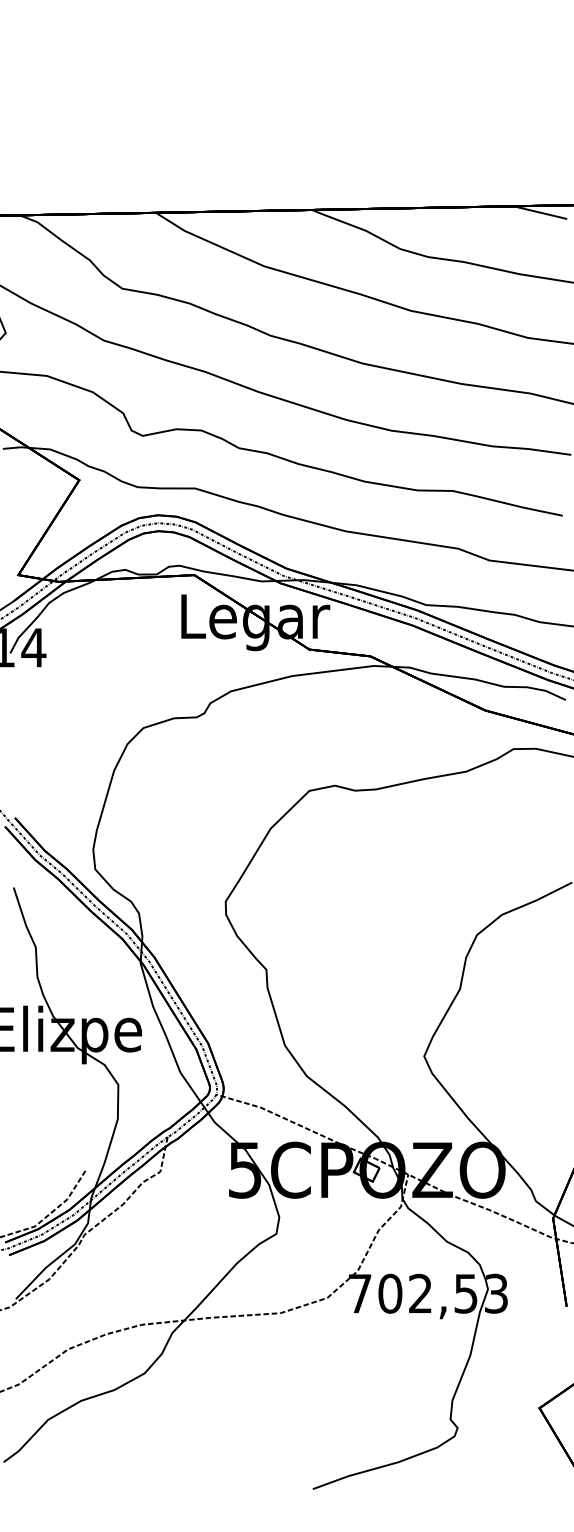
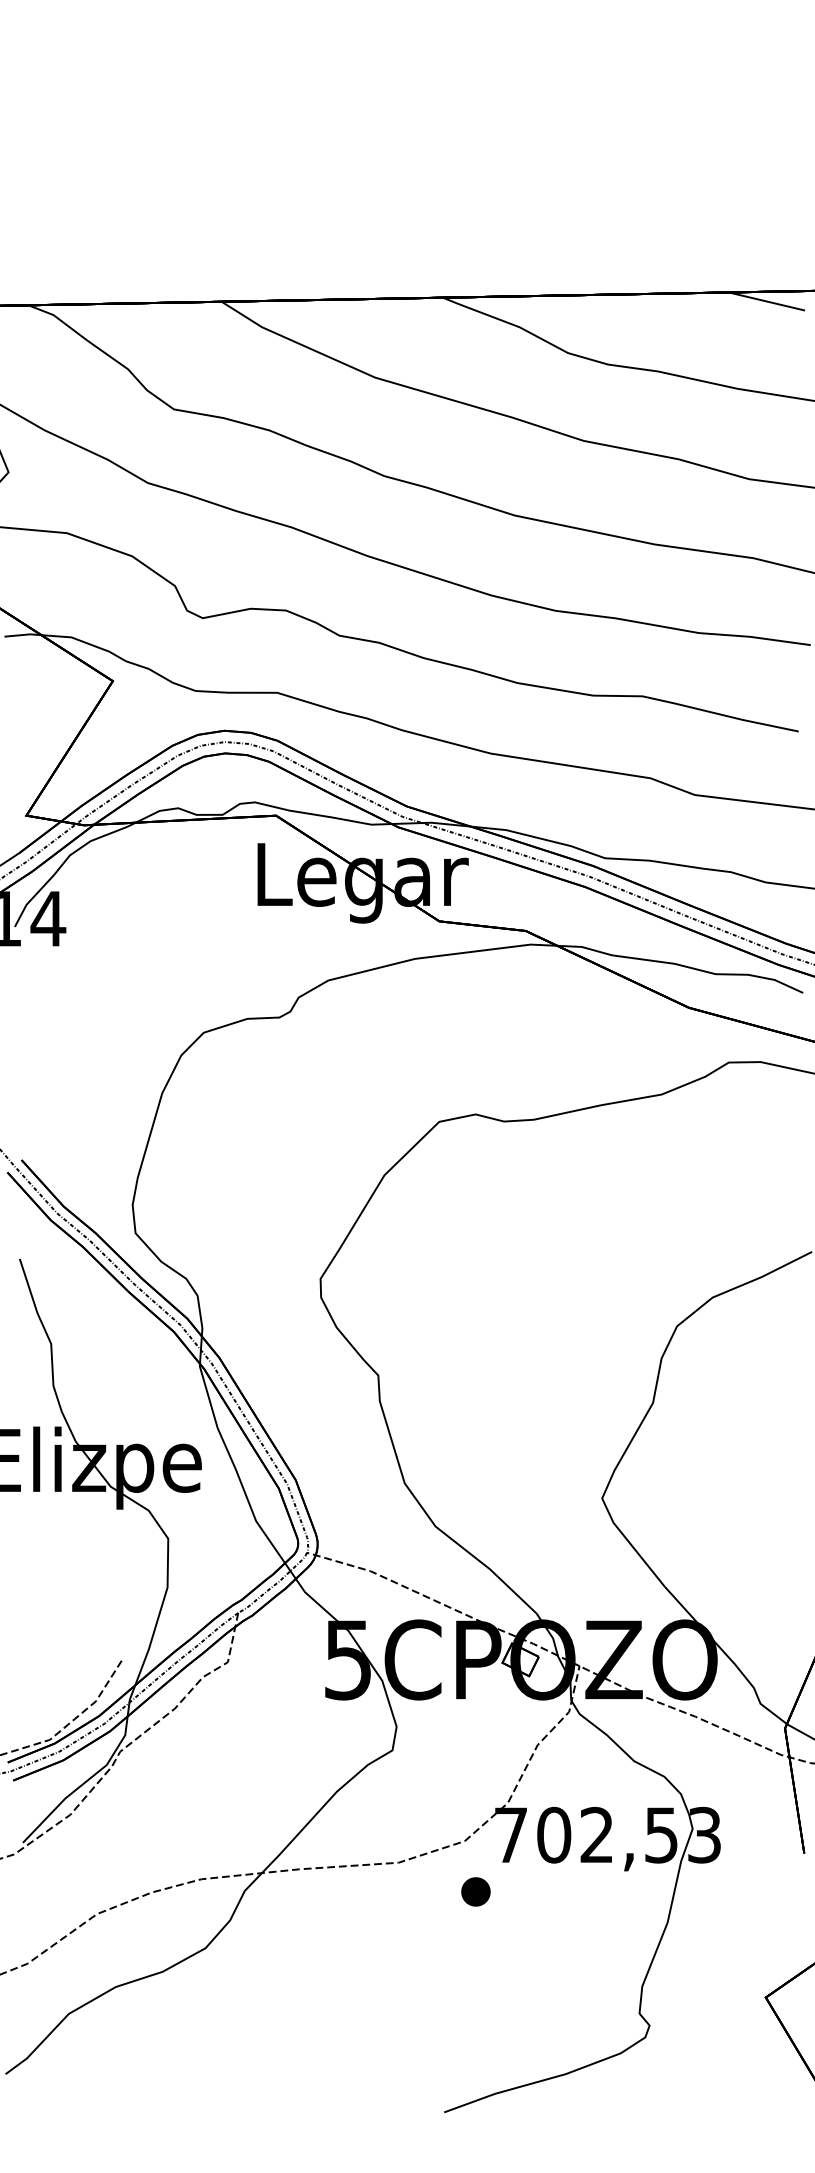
part: (334, 1333) -> (475, 1891), added

